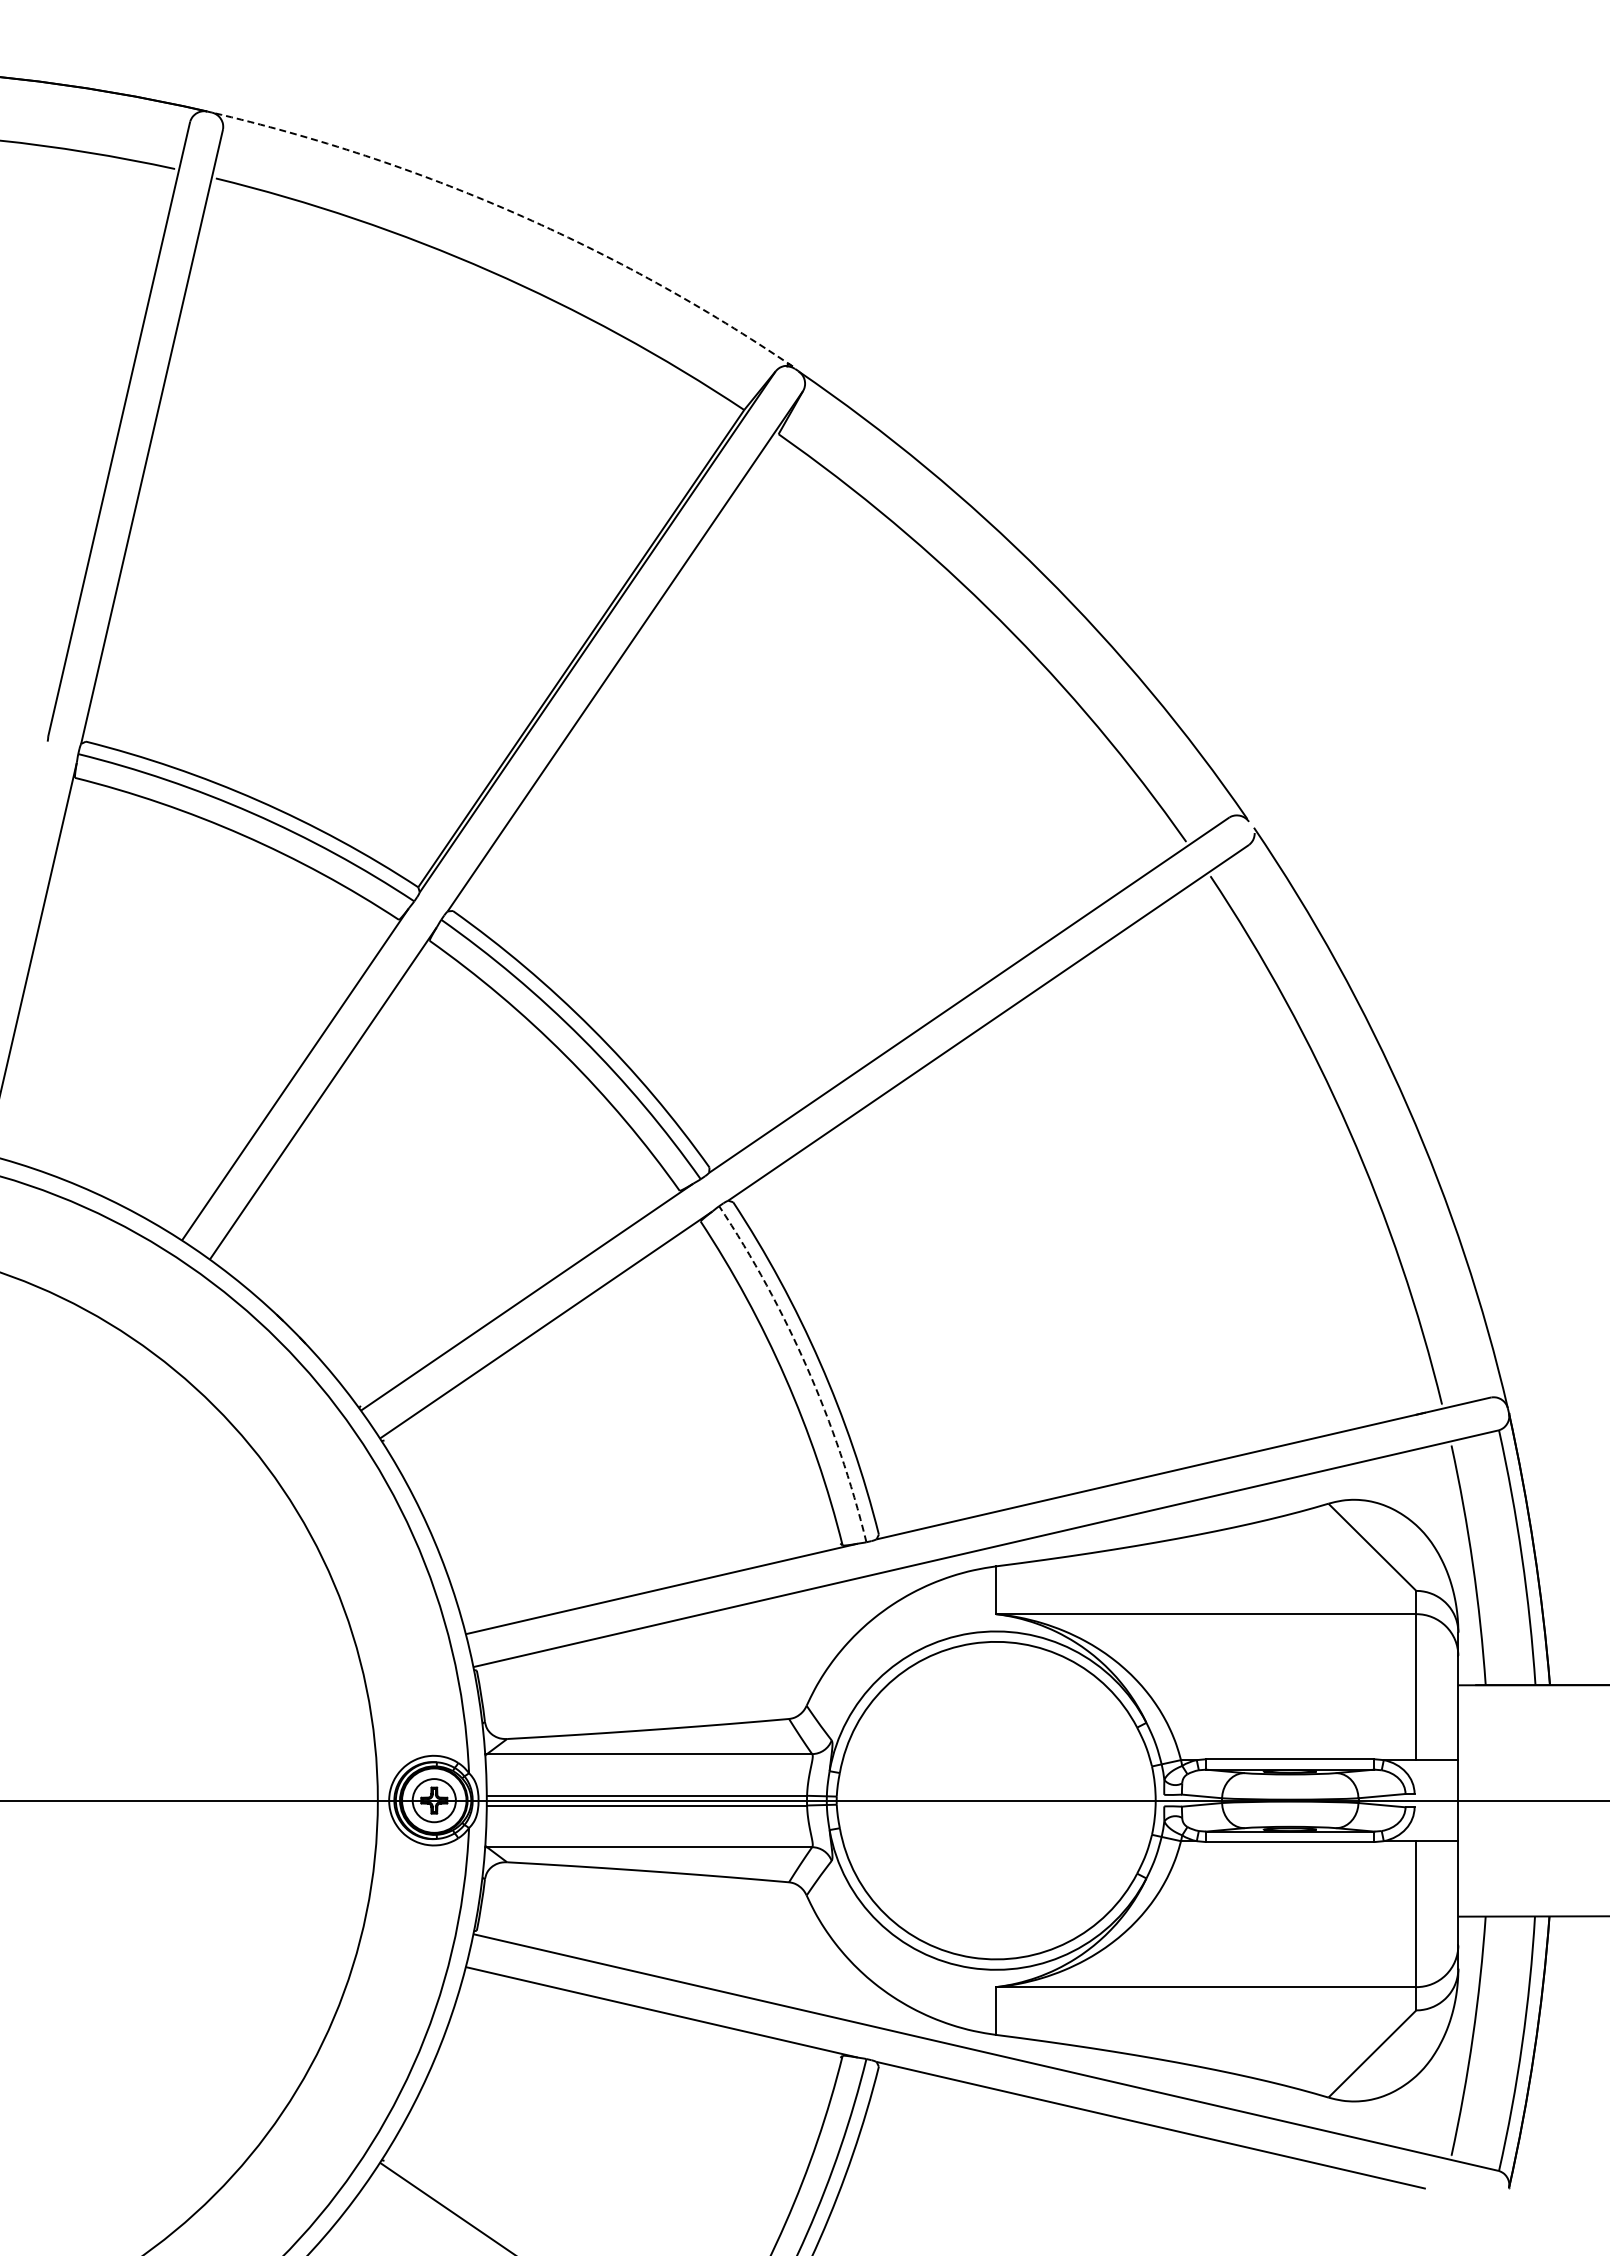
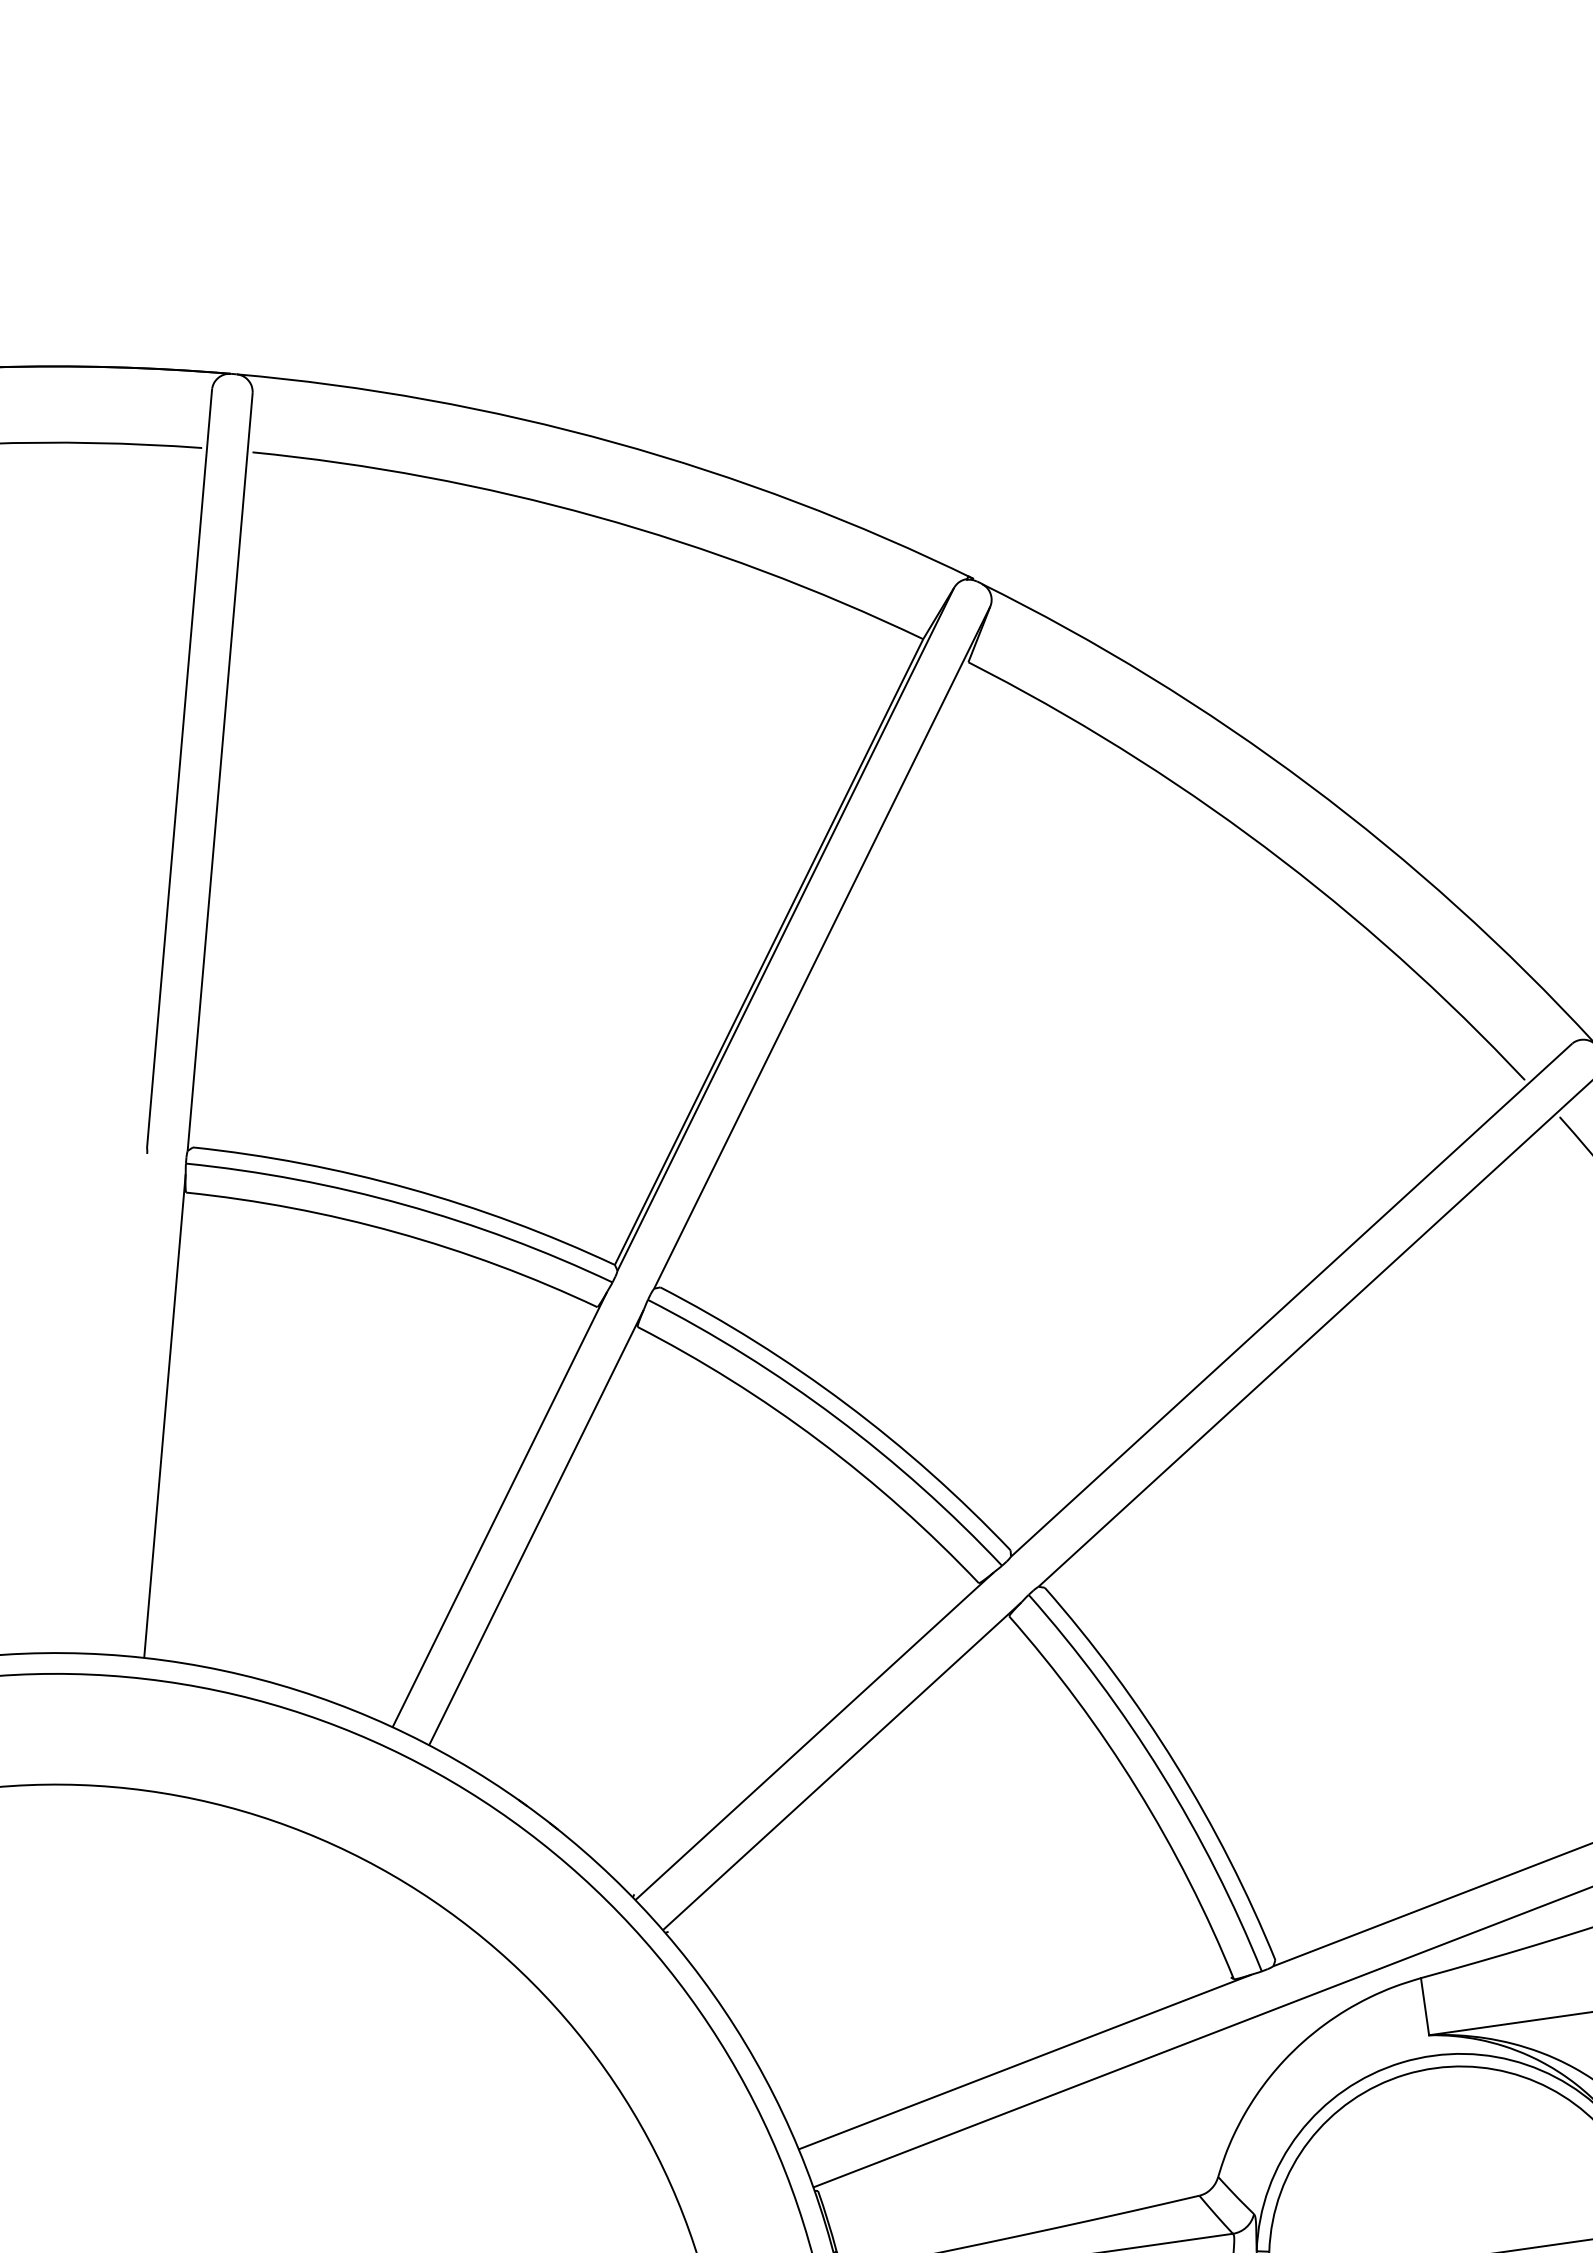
arc: (514, 212) -> (615, 442), dashed -> solid
arc: (807, 1367) -> (1161, 1772), dashed -> solid

